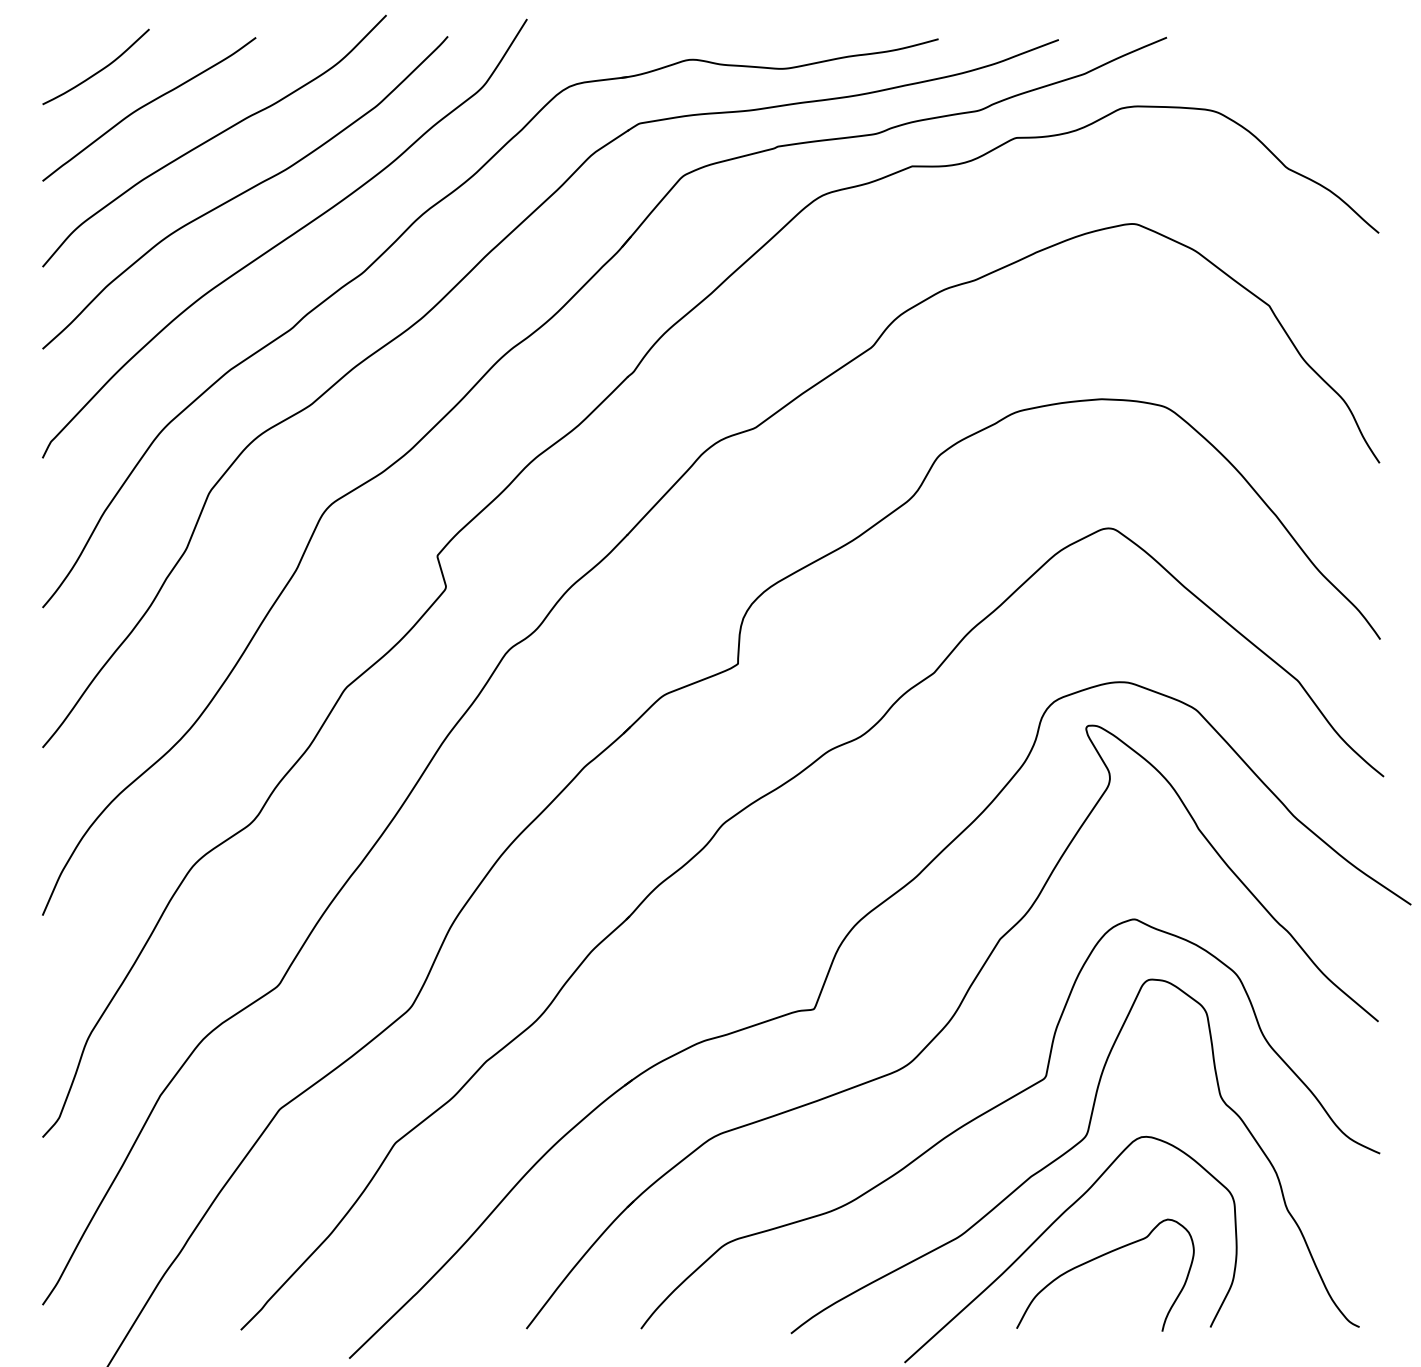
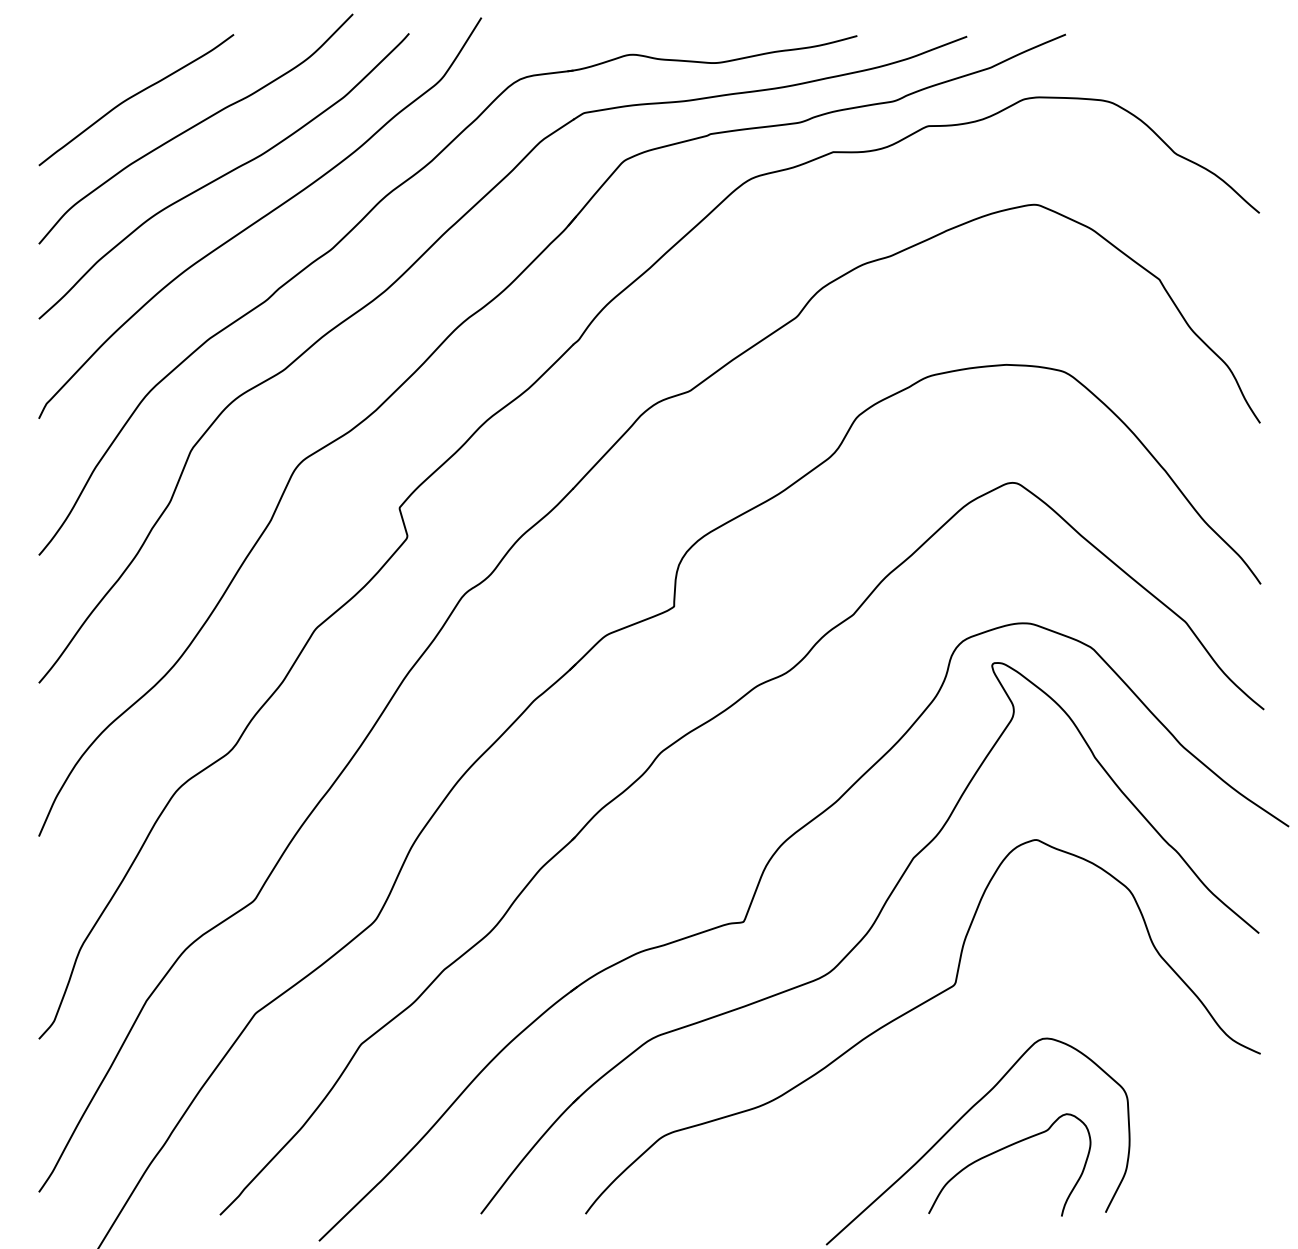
curve: (96, 71) -> (88, 65), removed
curve: (1070, 1150) -> (977, 1051), removed

